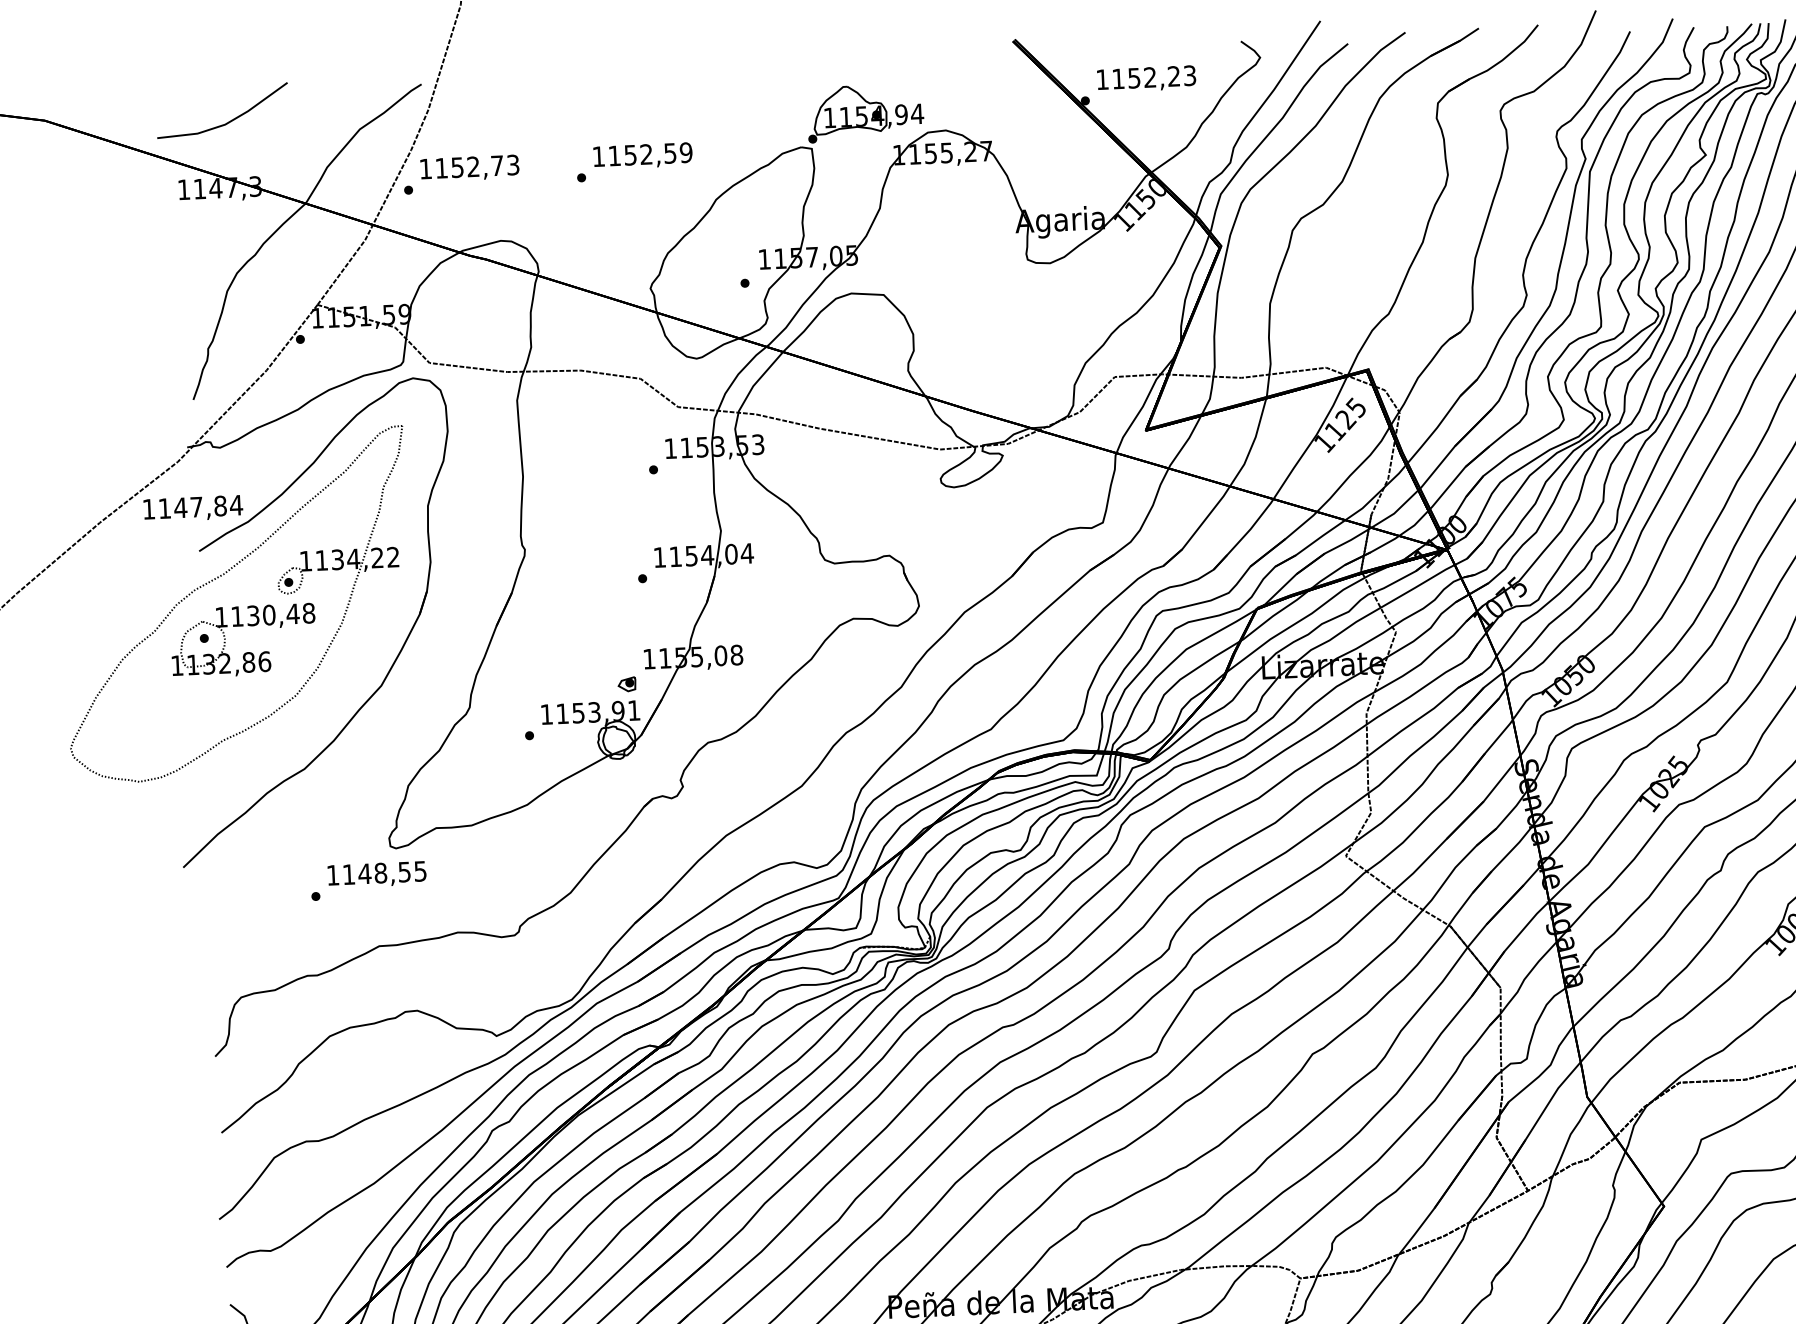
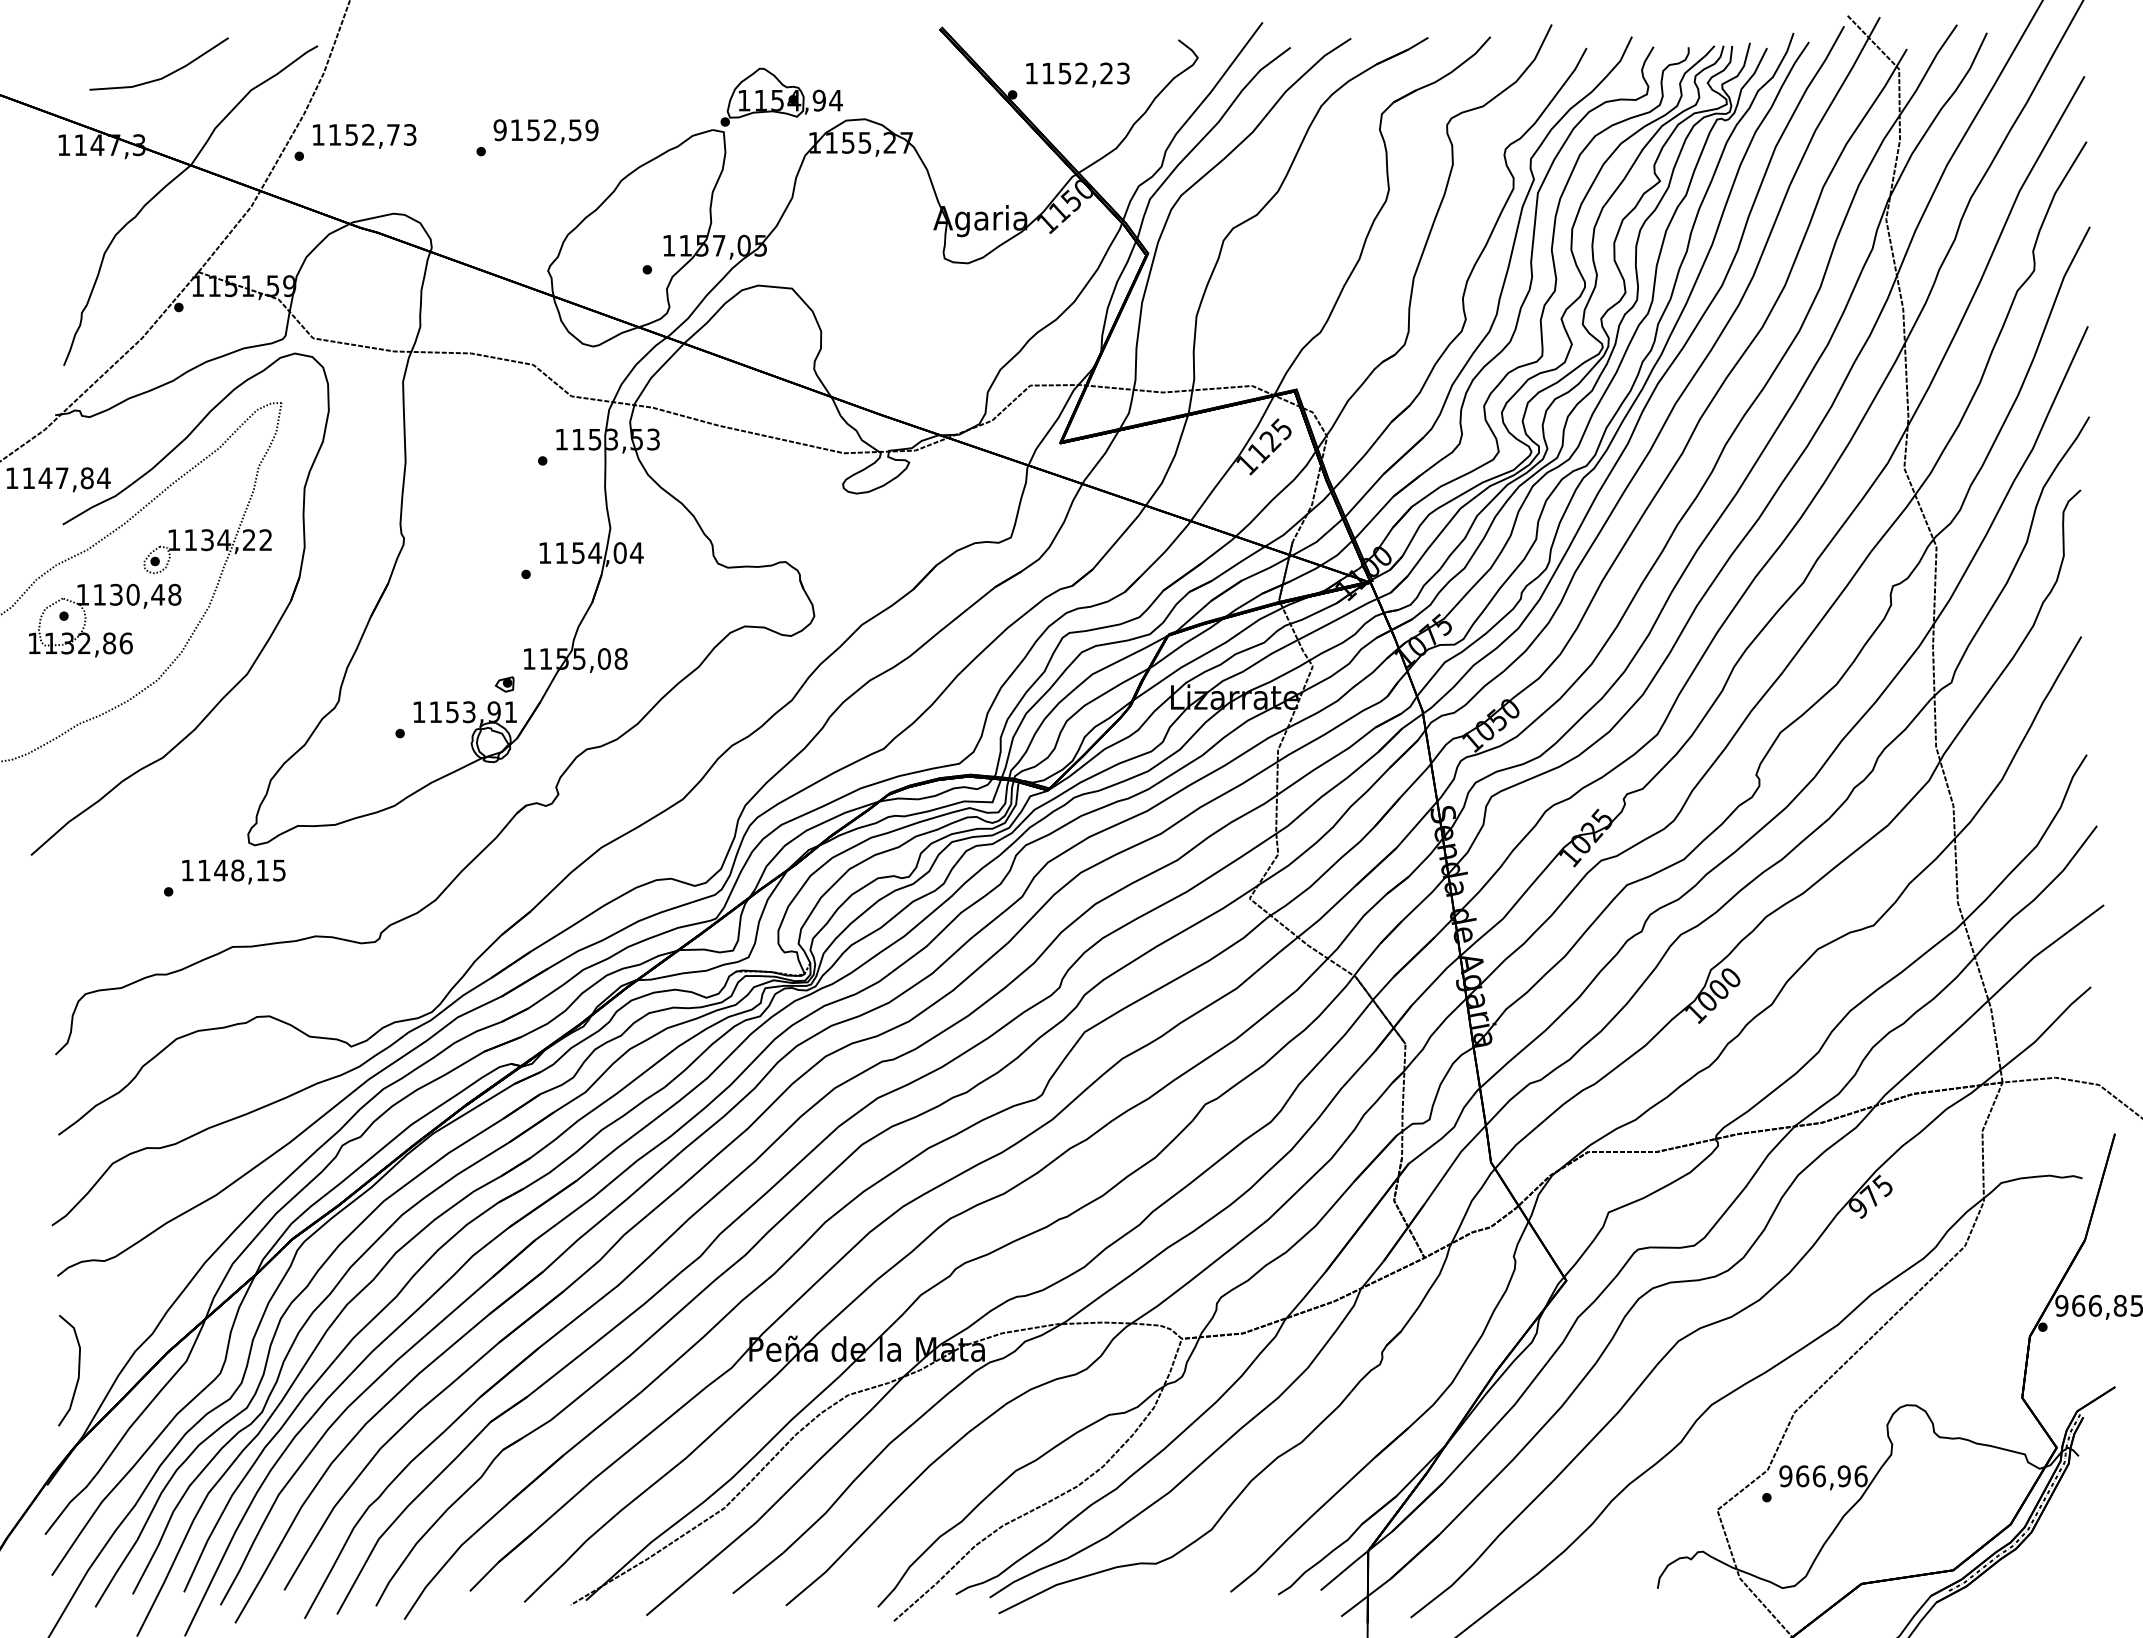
line: (229, 121) -> (165, 75), moved
text: (598, 156) -> (499, 130), 1152,59 -> 9152,59
text: (404, 872) -> (262, 870), 1148,55 -> 1148,15

